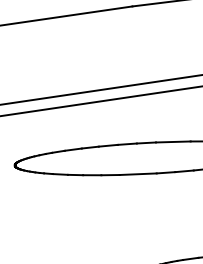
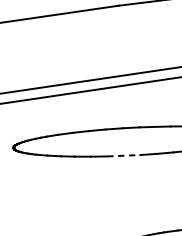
line: (138, 174) -> (124, 156), solid -> dashed

